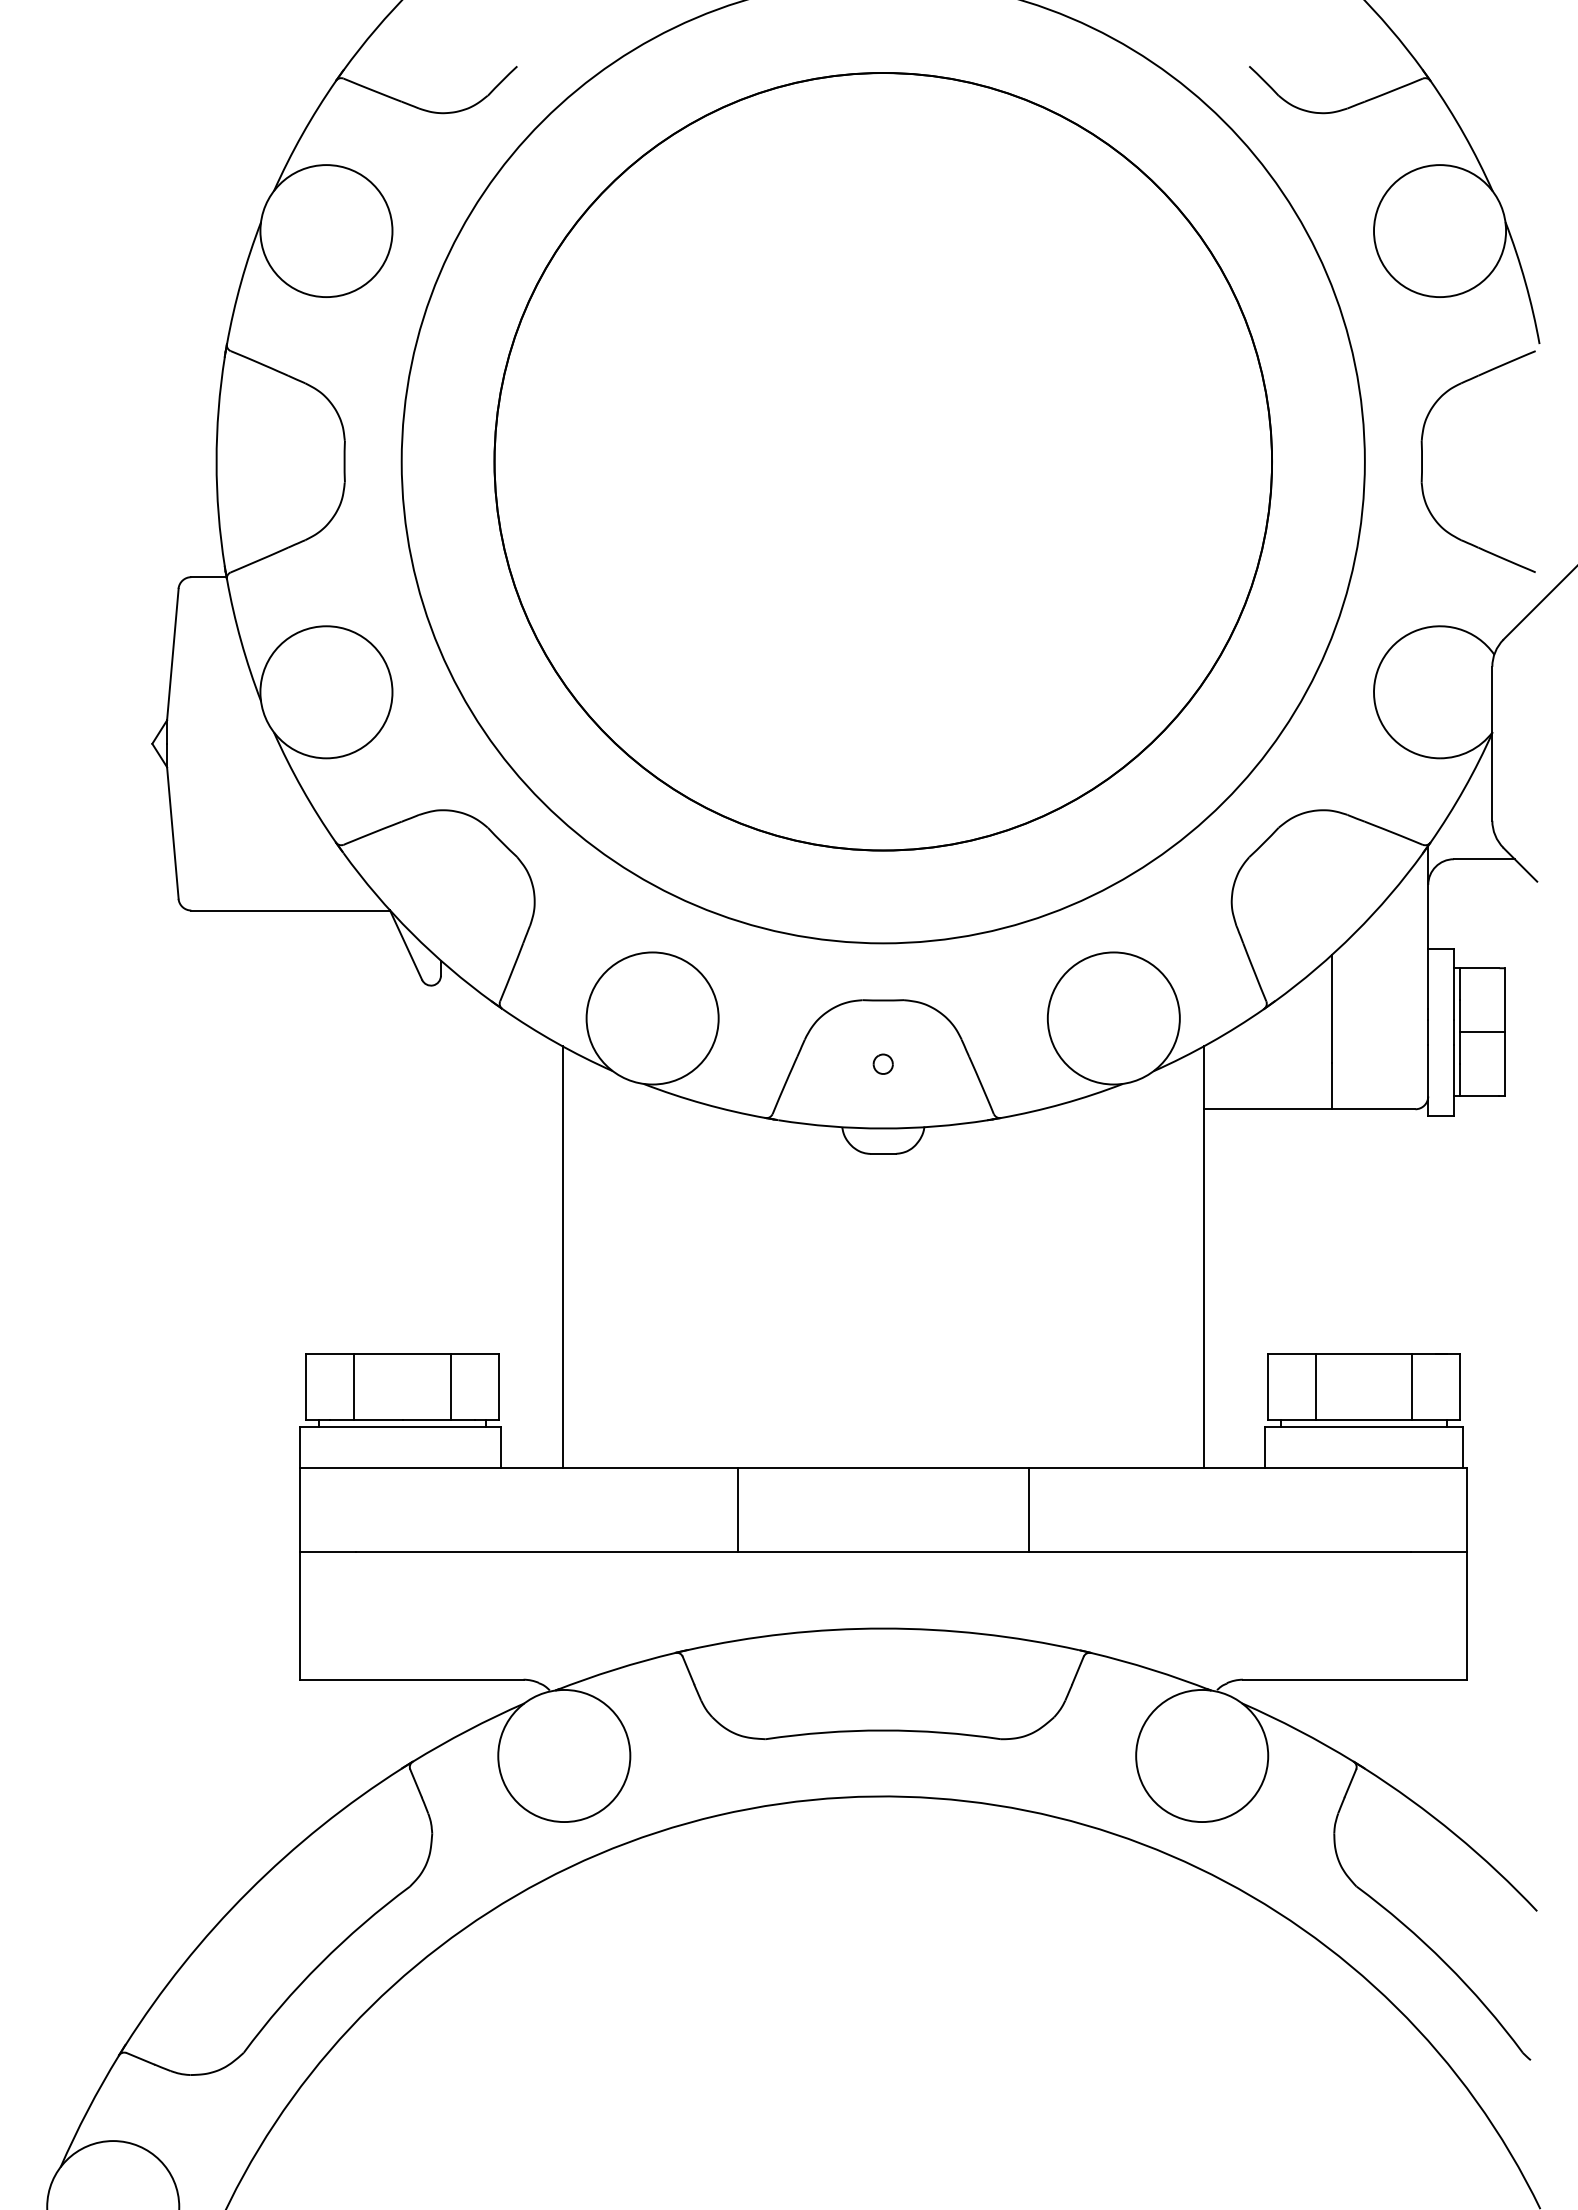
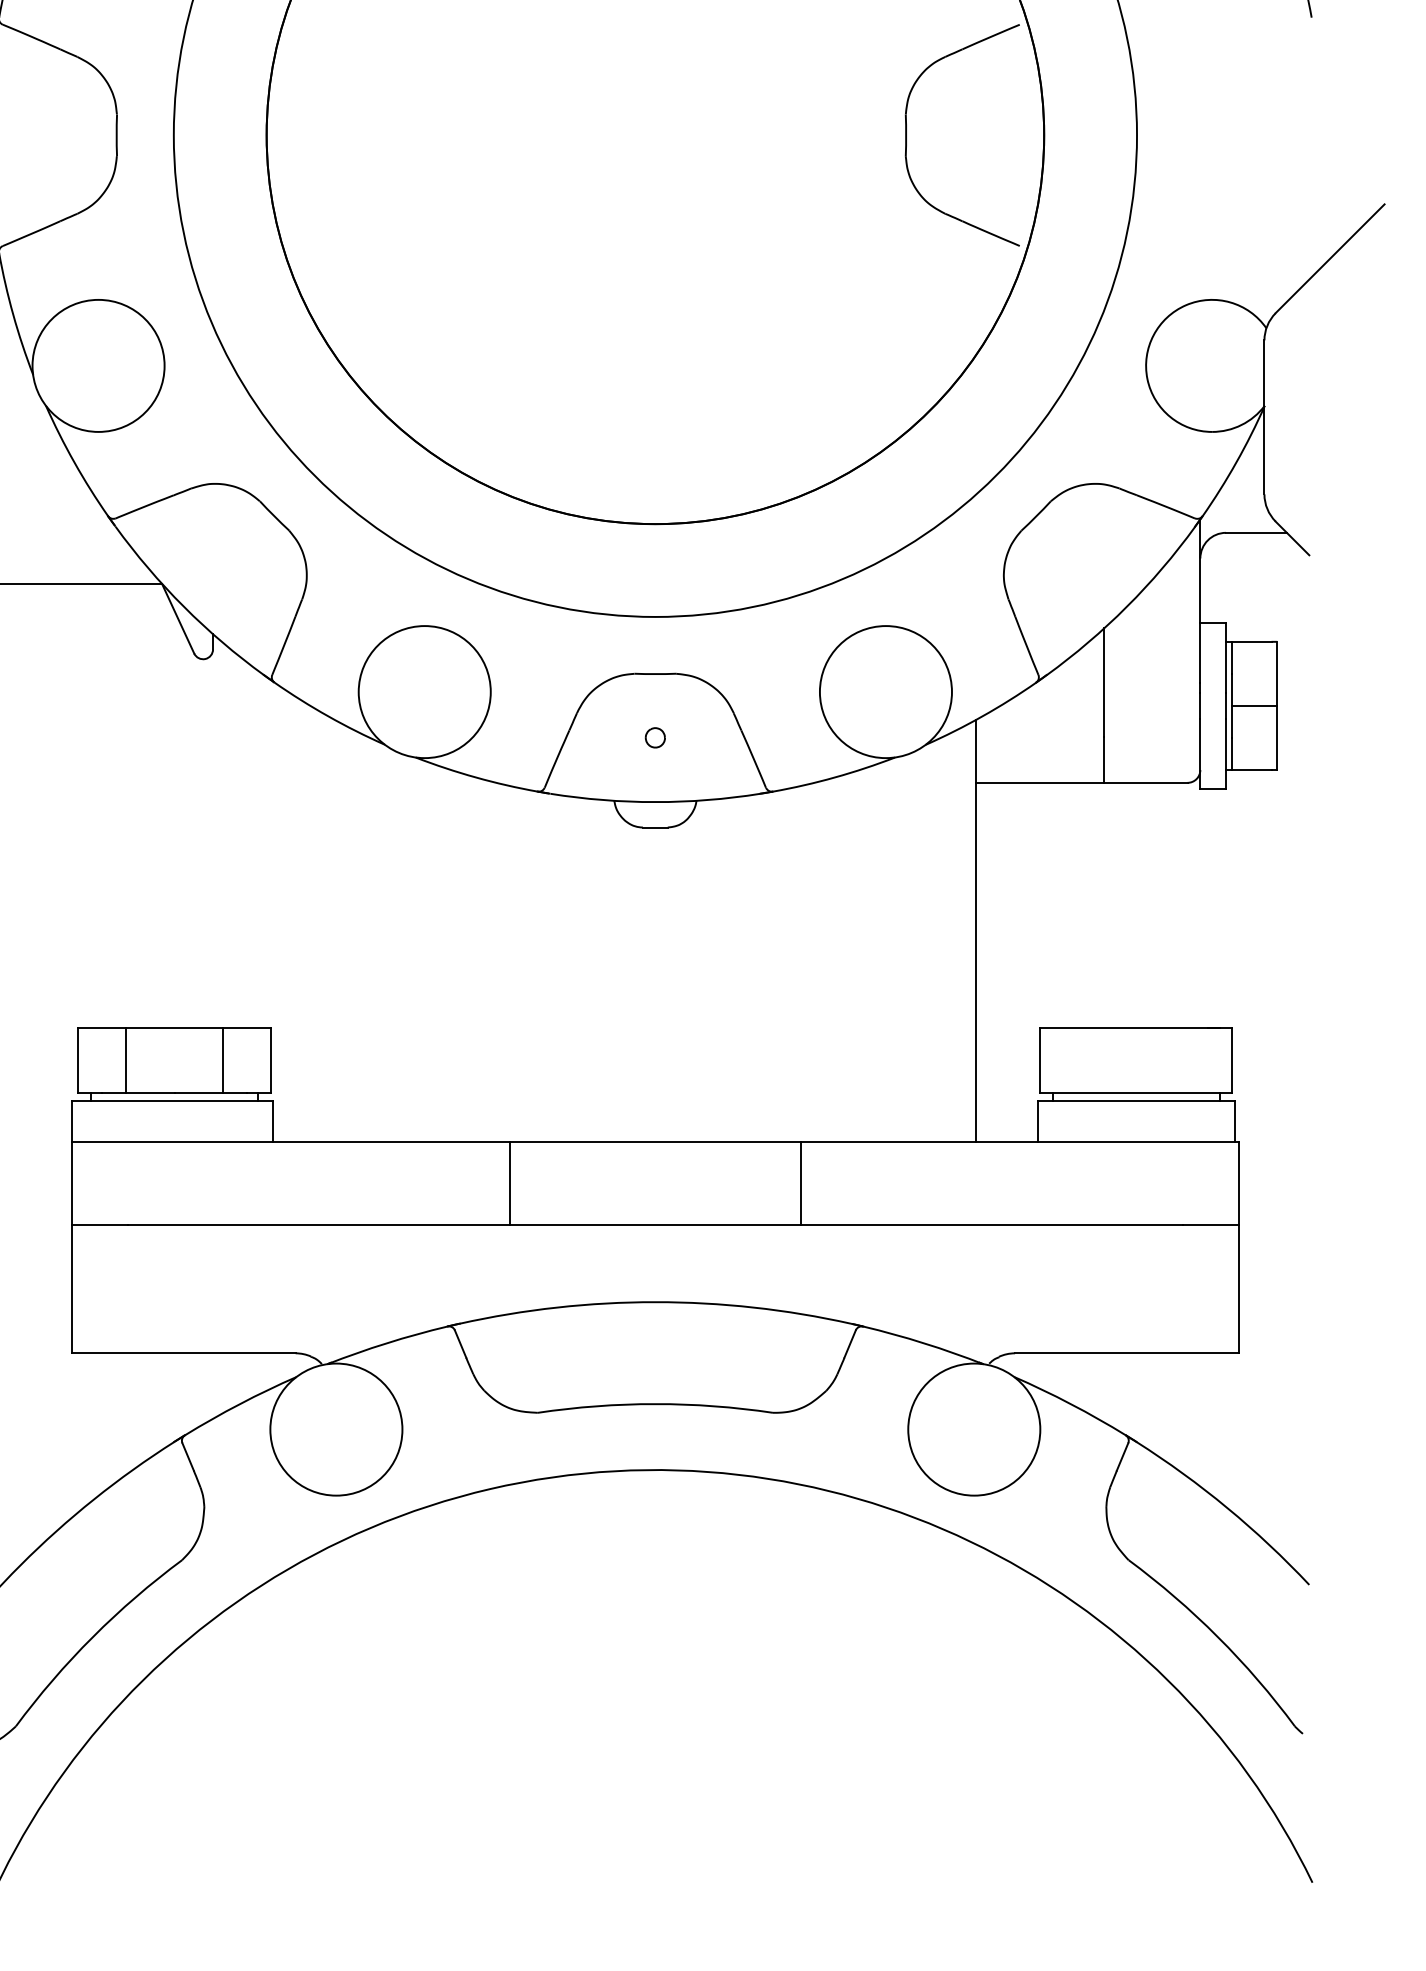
part: (1422, 461) -> (906, 135), moved
line: (562, 1257) -> (334, 931), removed
line: (1315, 1386) -> (1087, 1060), removed
line: (1412, 1386) -> (1184, 1060), removed

